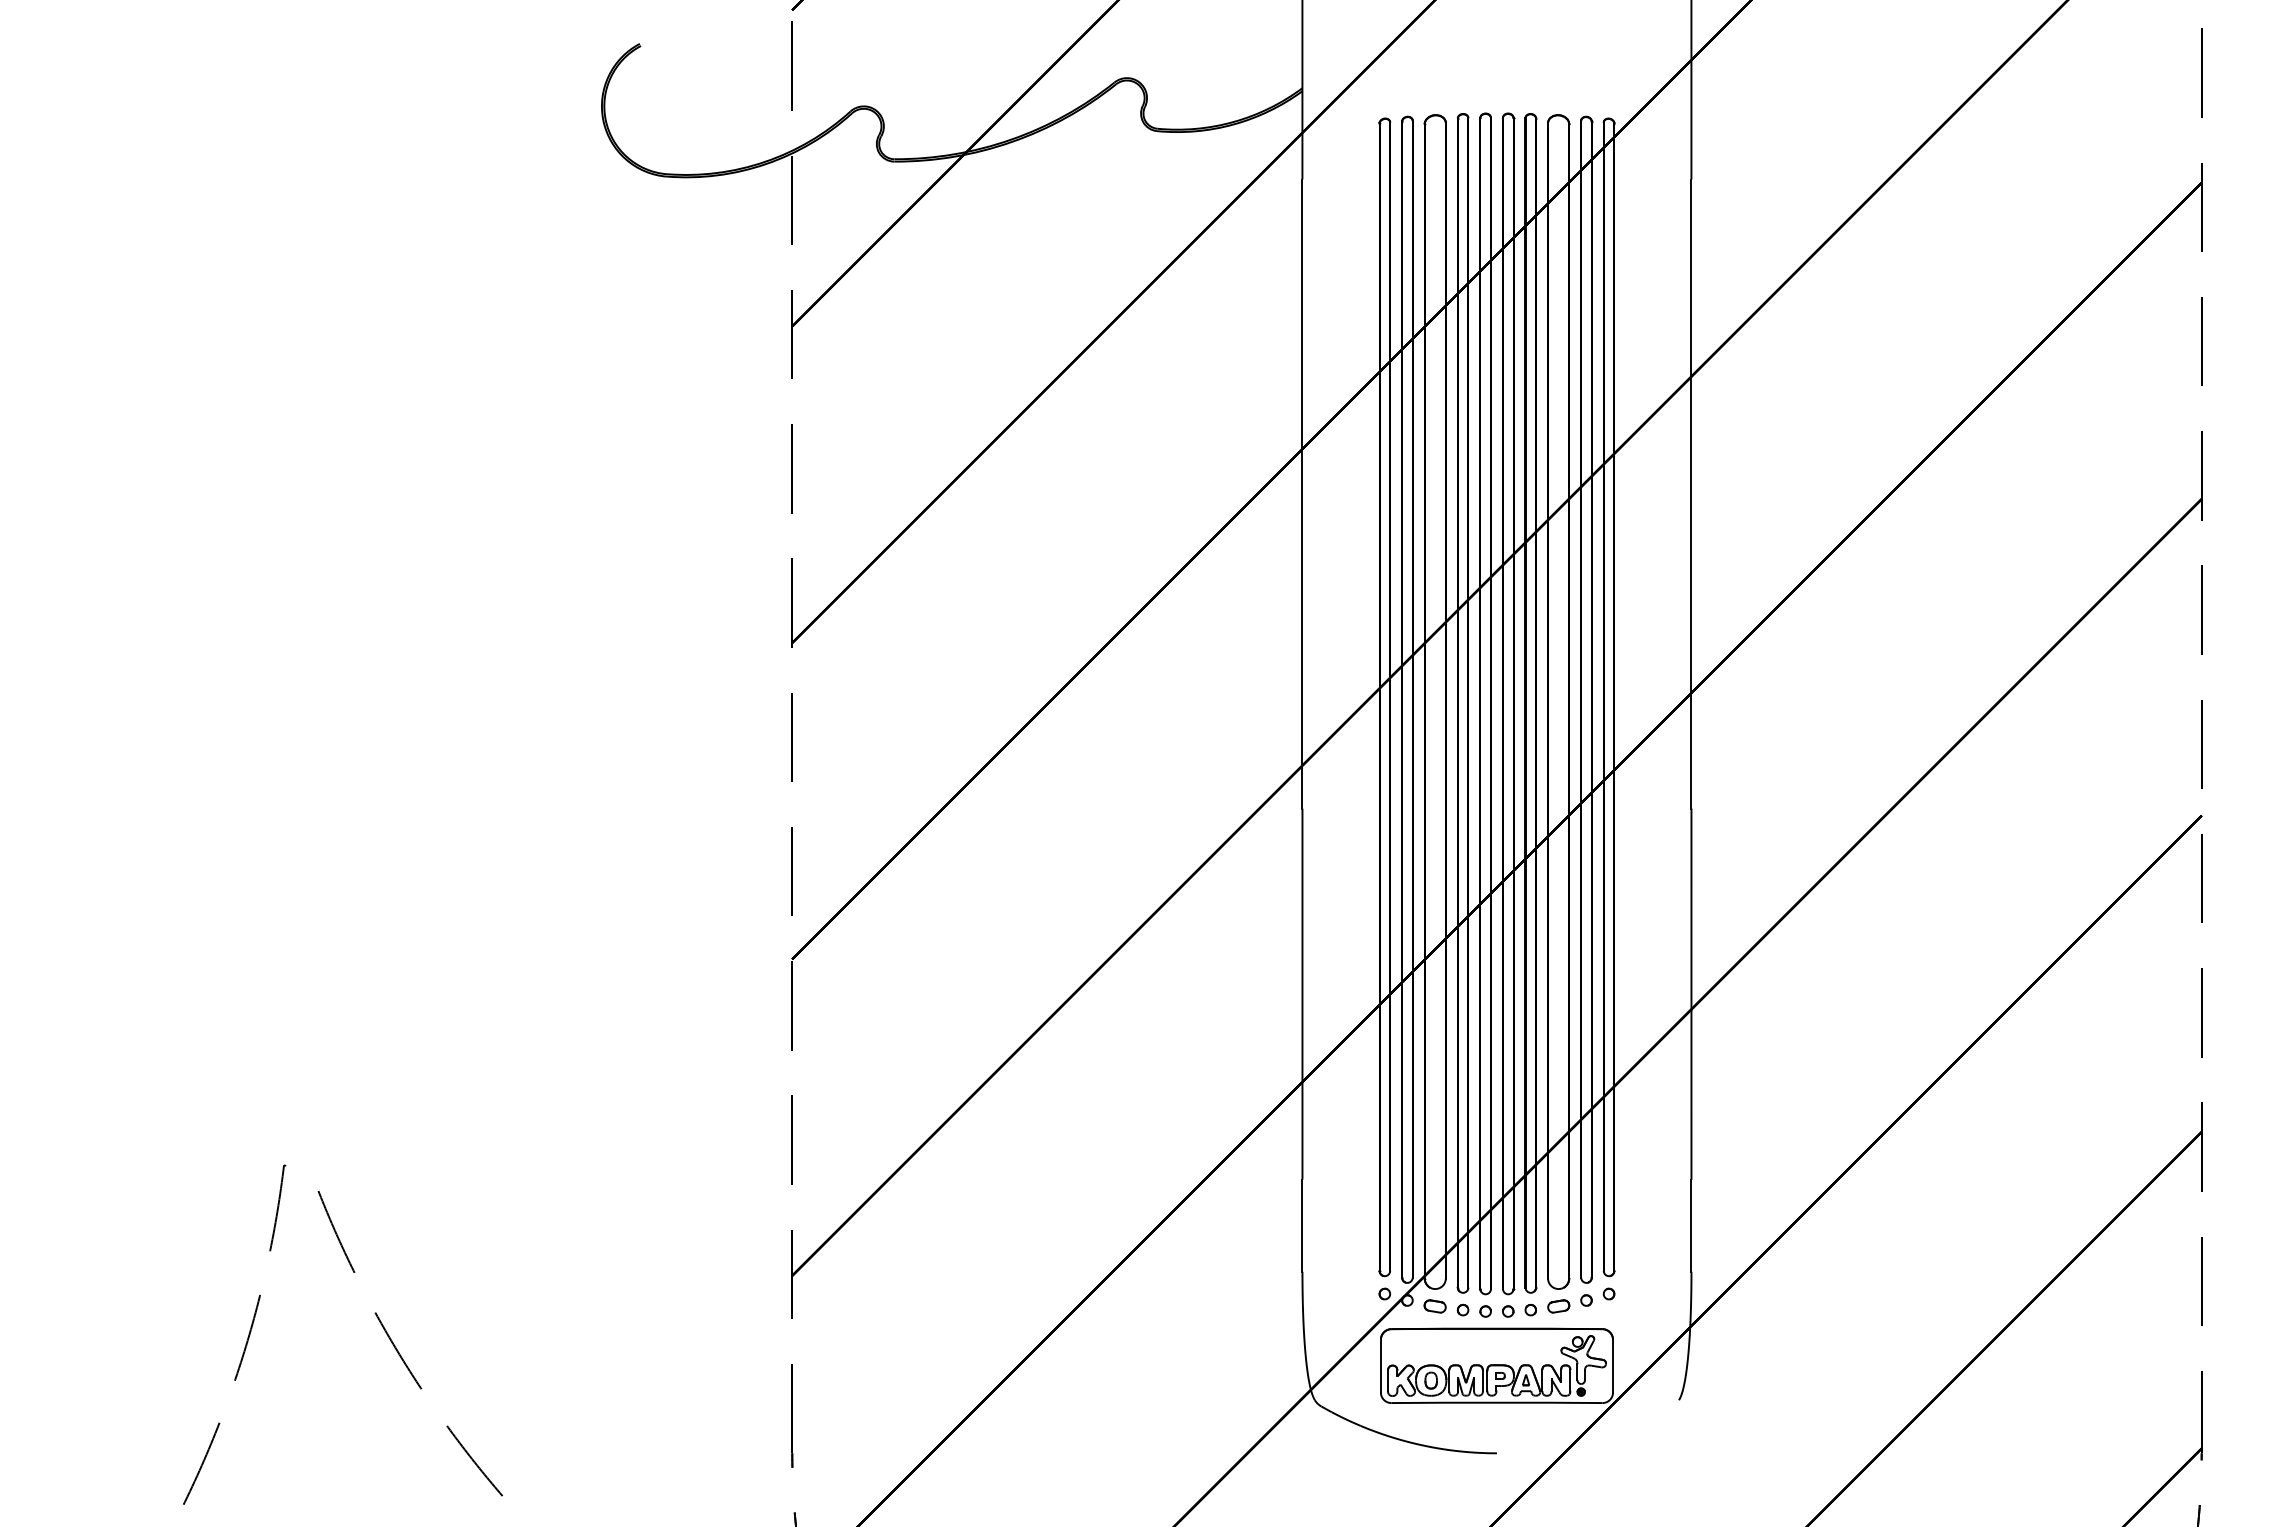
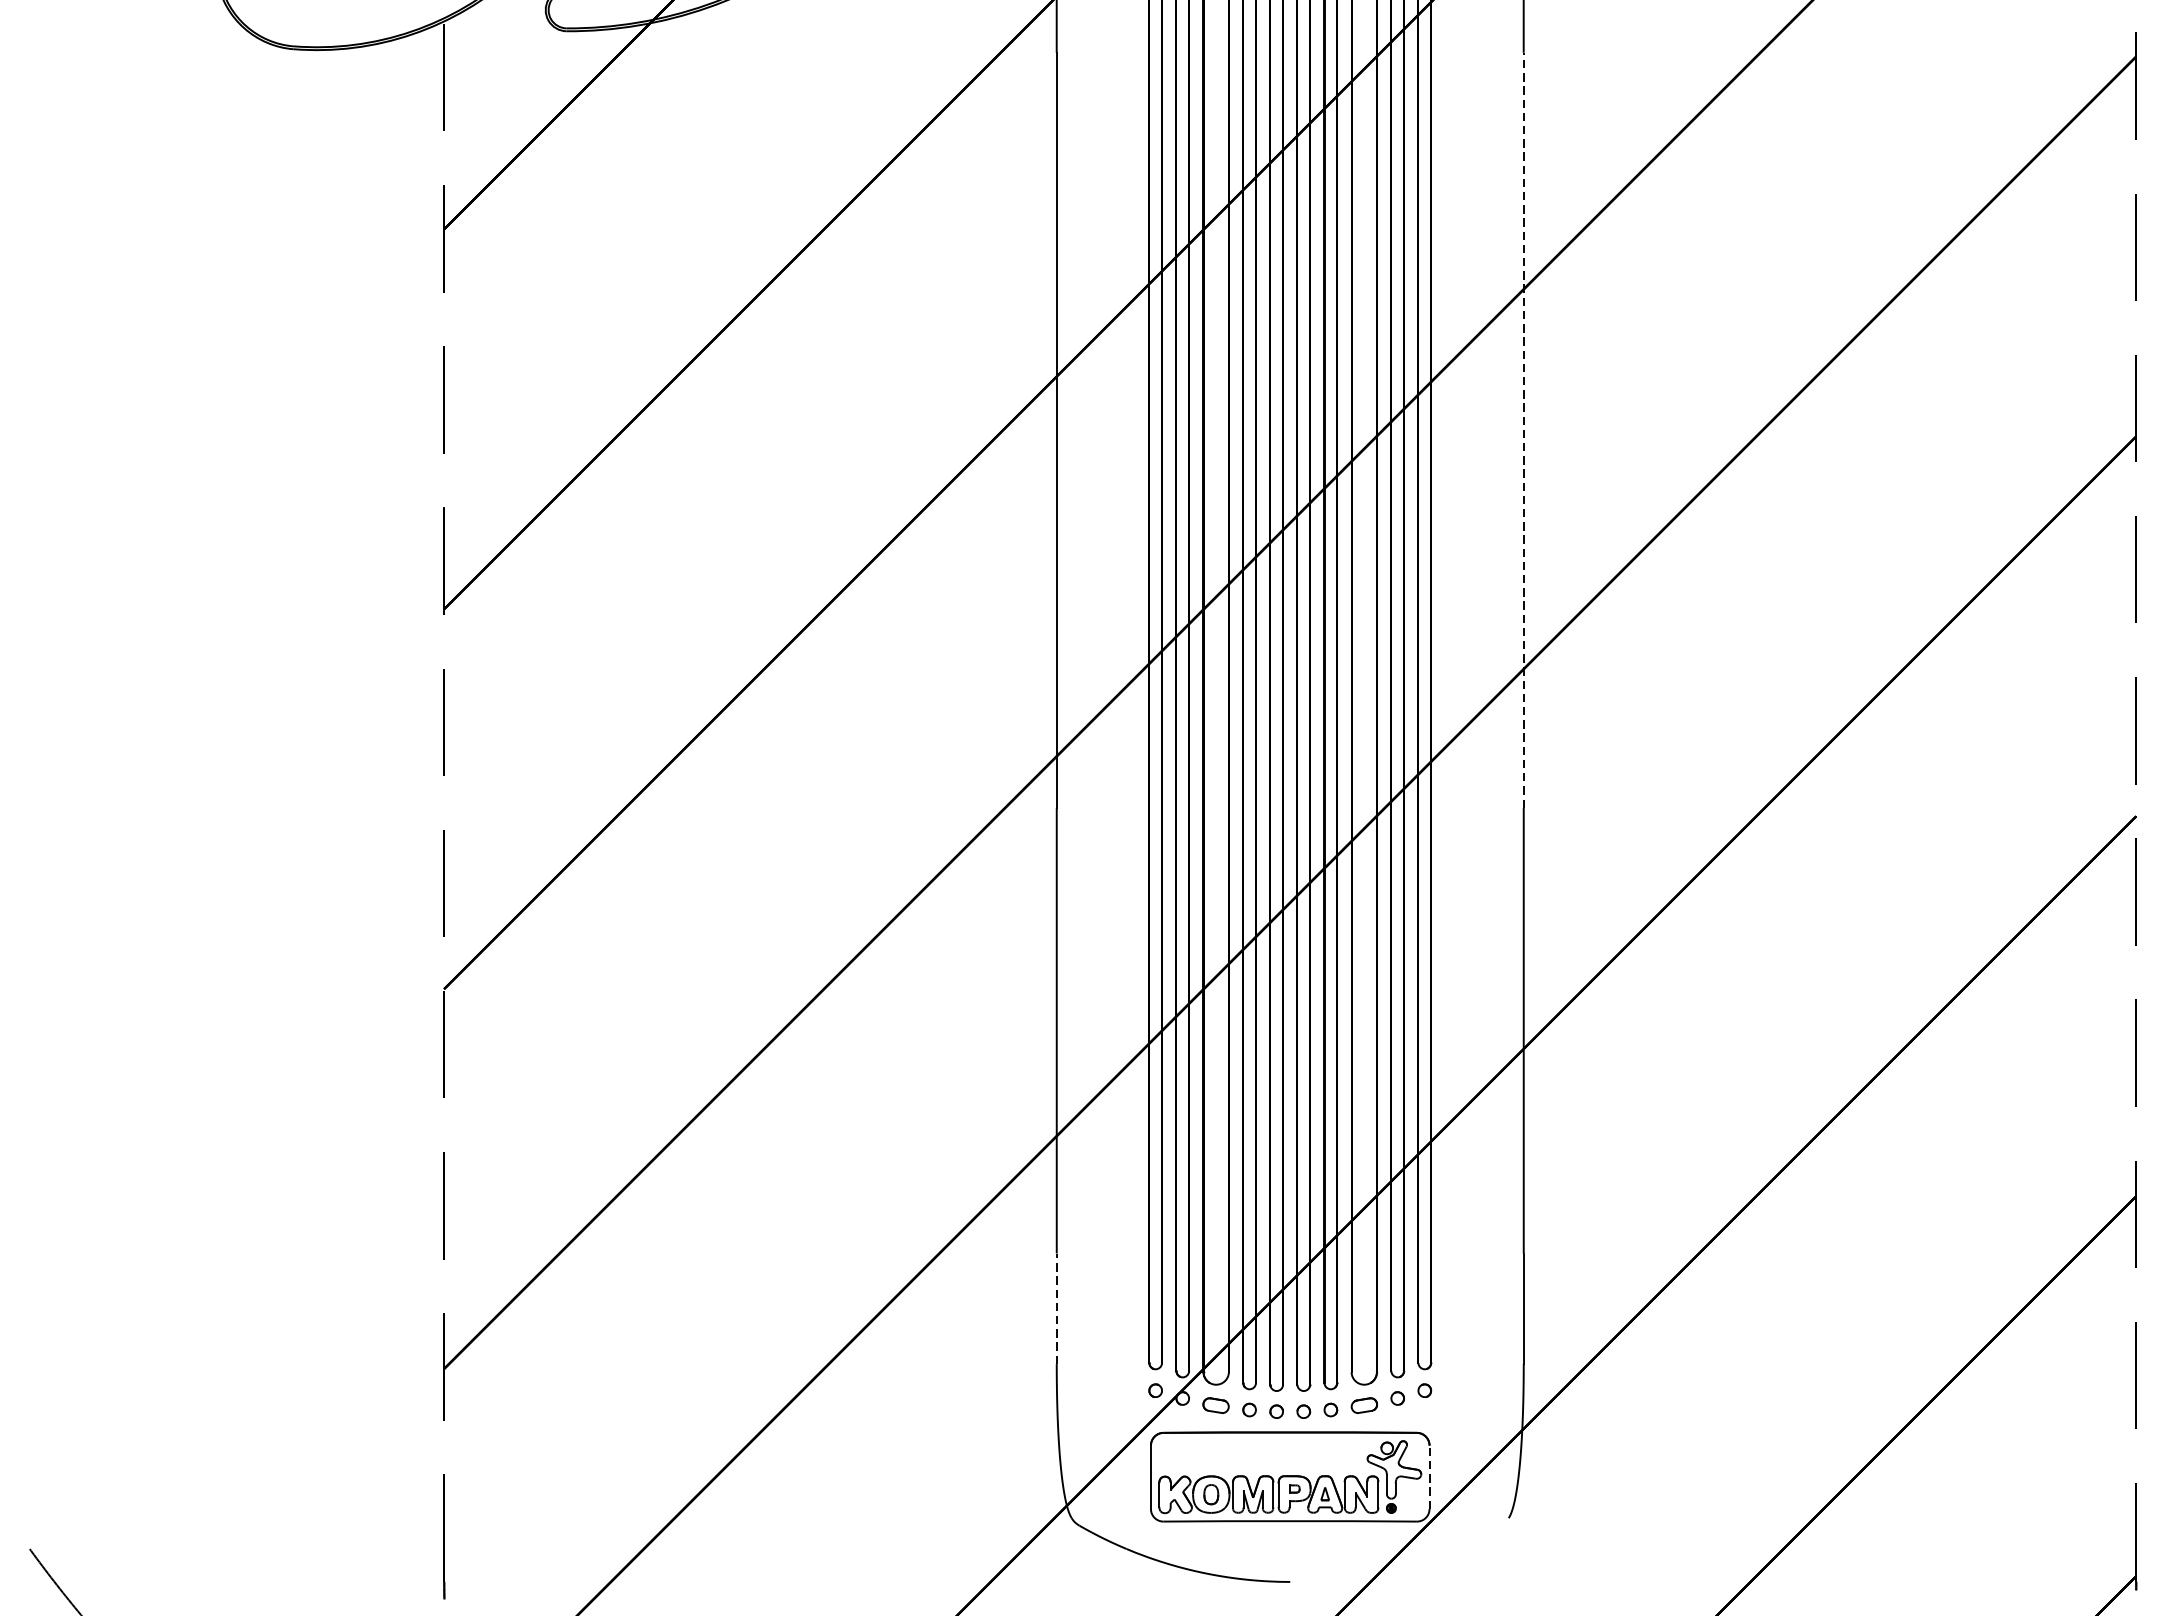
line: (1691, 494) -> (1523, 430), solid -> dashed
line: (1302, 1225) -> (1056, 1308), solid -> dashed
line: (1613, 1365) -> (1430, 1476), solid -> dashed

